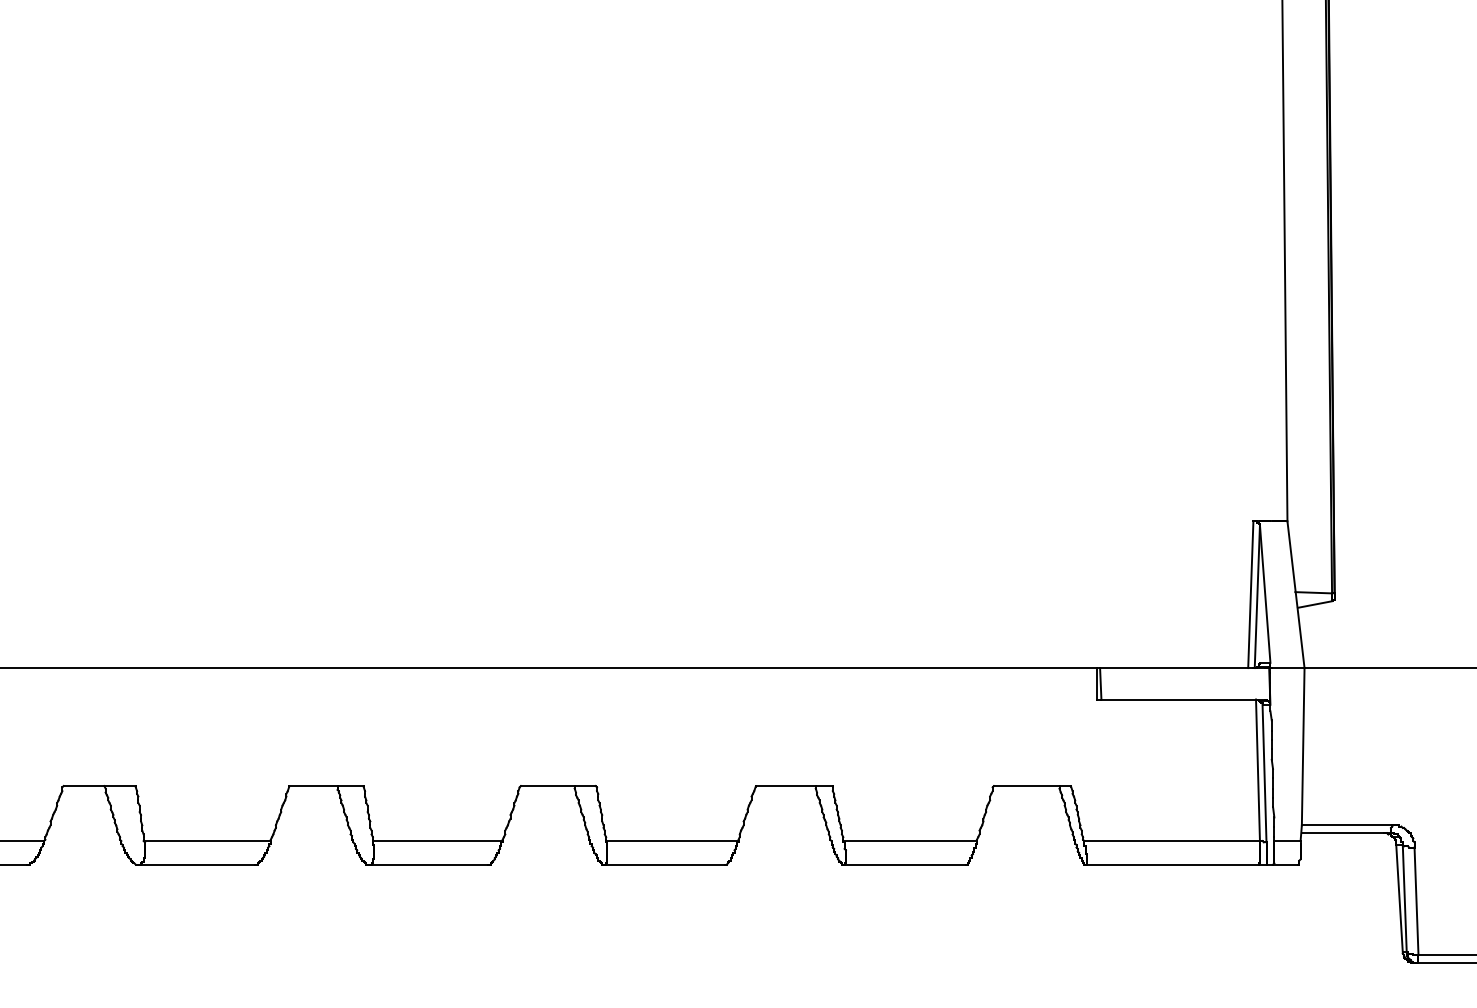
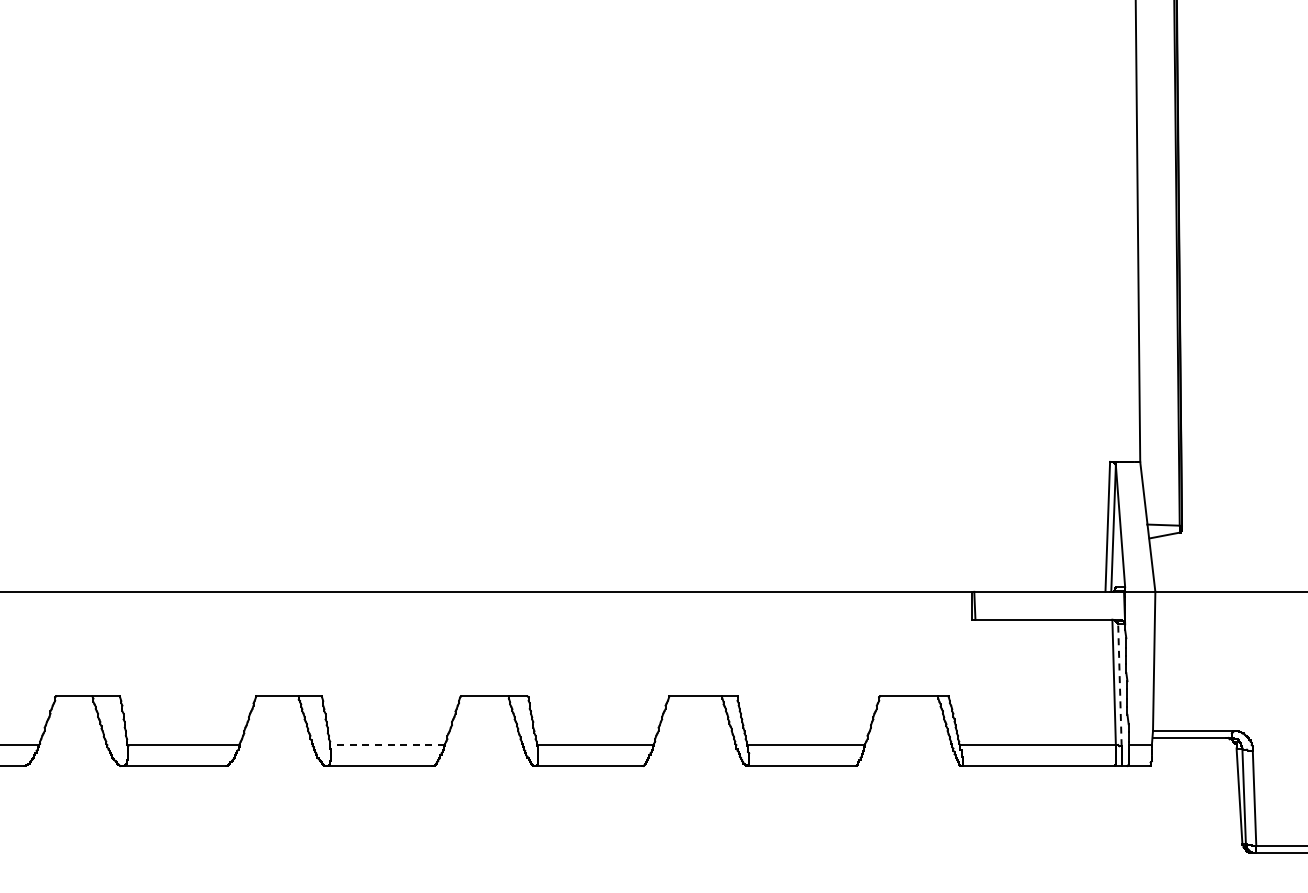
line: (1264, 773) -> (1119, 685), solid -> dashed
line: (437, 841) -> (387, 745), solid -> dashed

